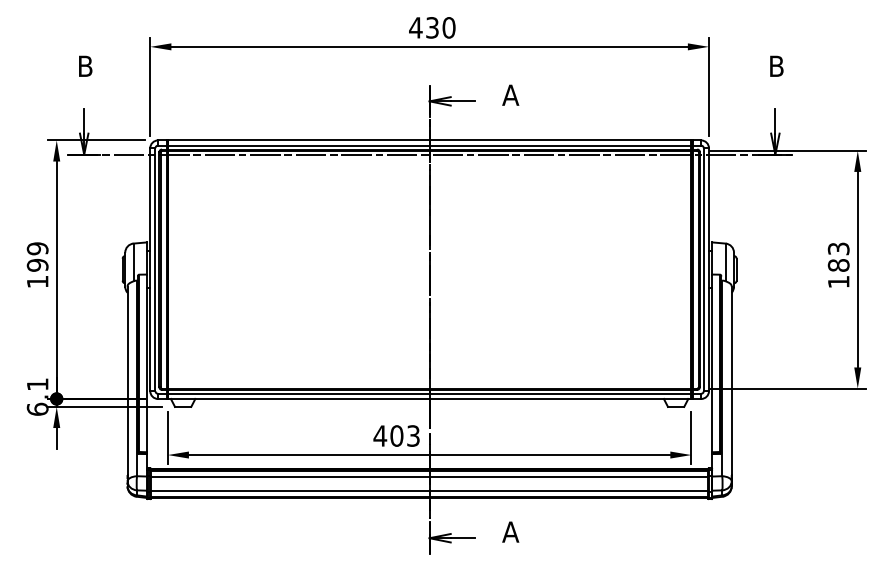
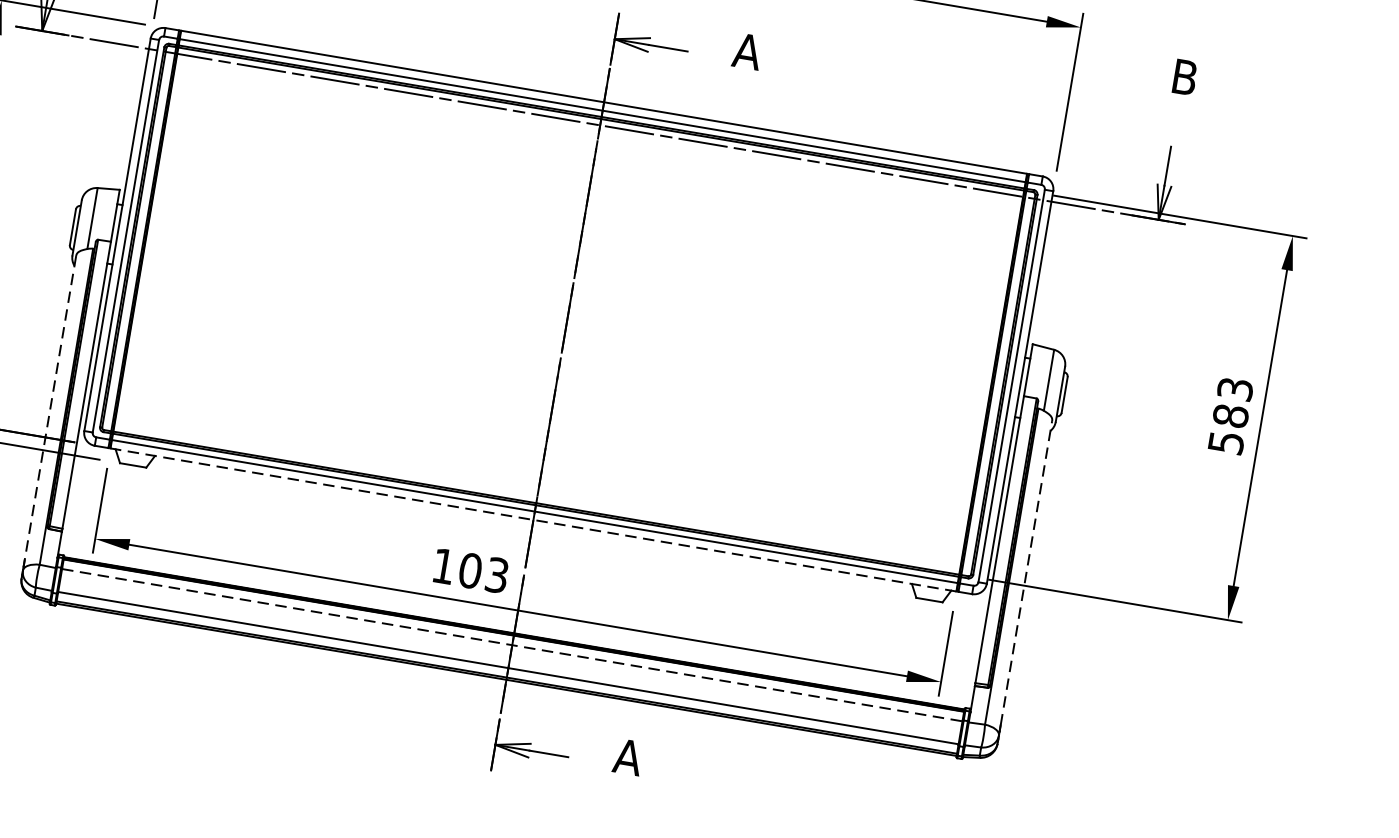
text: (838, 282) -> (1225, 443), 183 -> 583
line: (731, 380) -> (1026, 572), solid -> dashed
line: (127, 381) -> (50, 409), solid -> dashed
line: (429, 398) -> (533, 519), solid -> dashed
text: (380, 435) -> (444, 565), 403 -> 103
line: (429, 476) -> (512, 645), solid -> dashed

